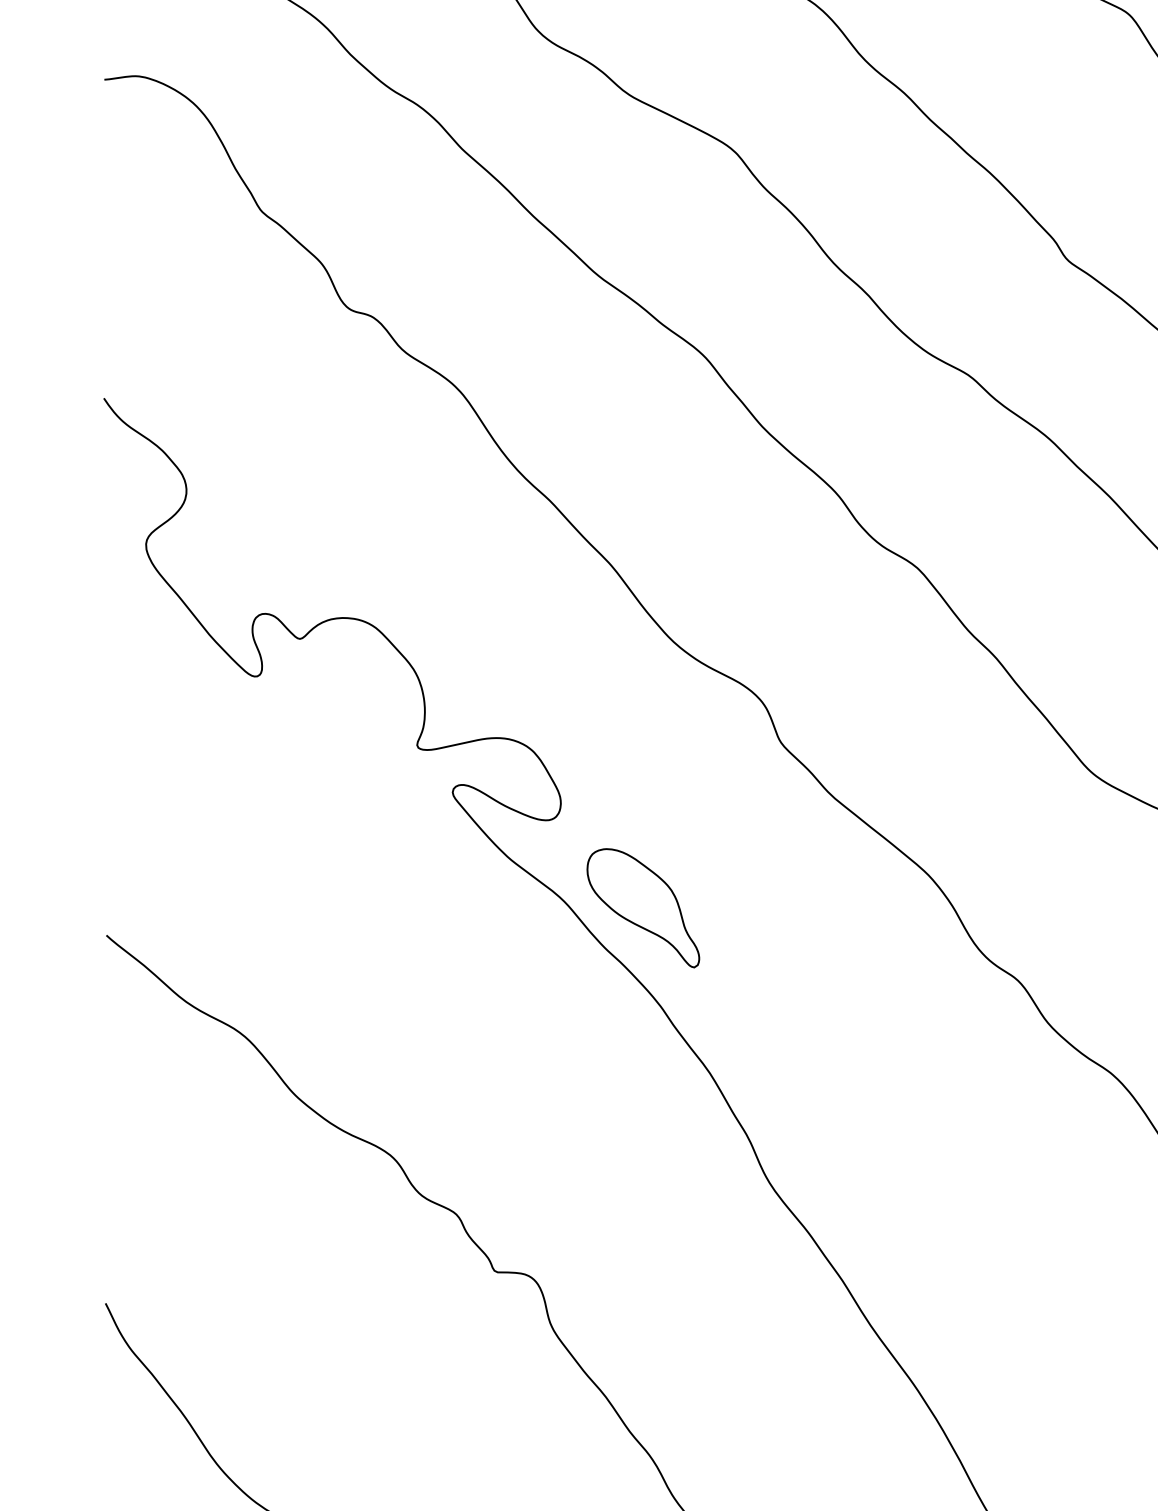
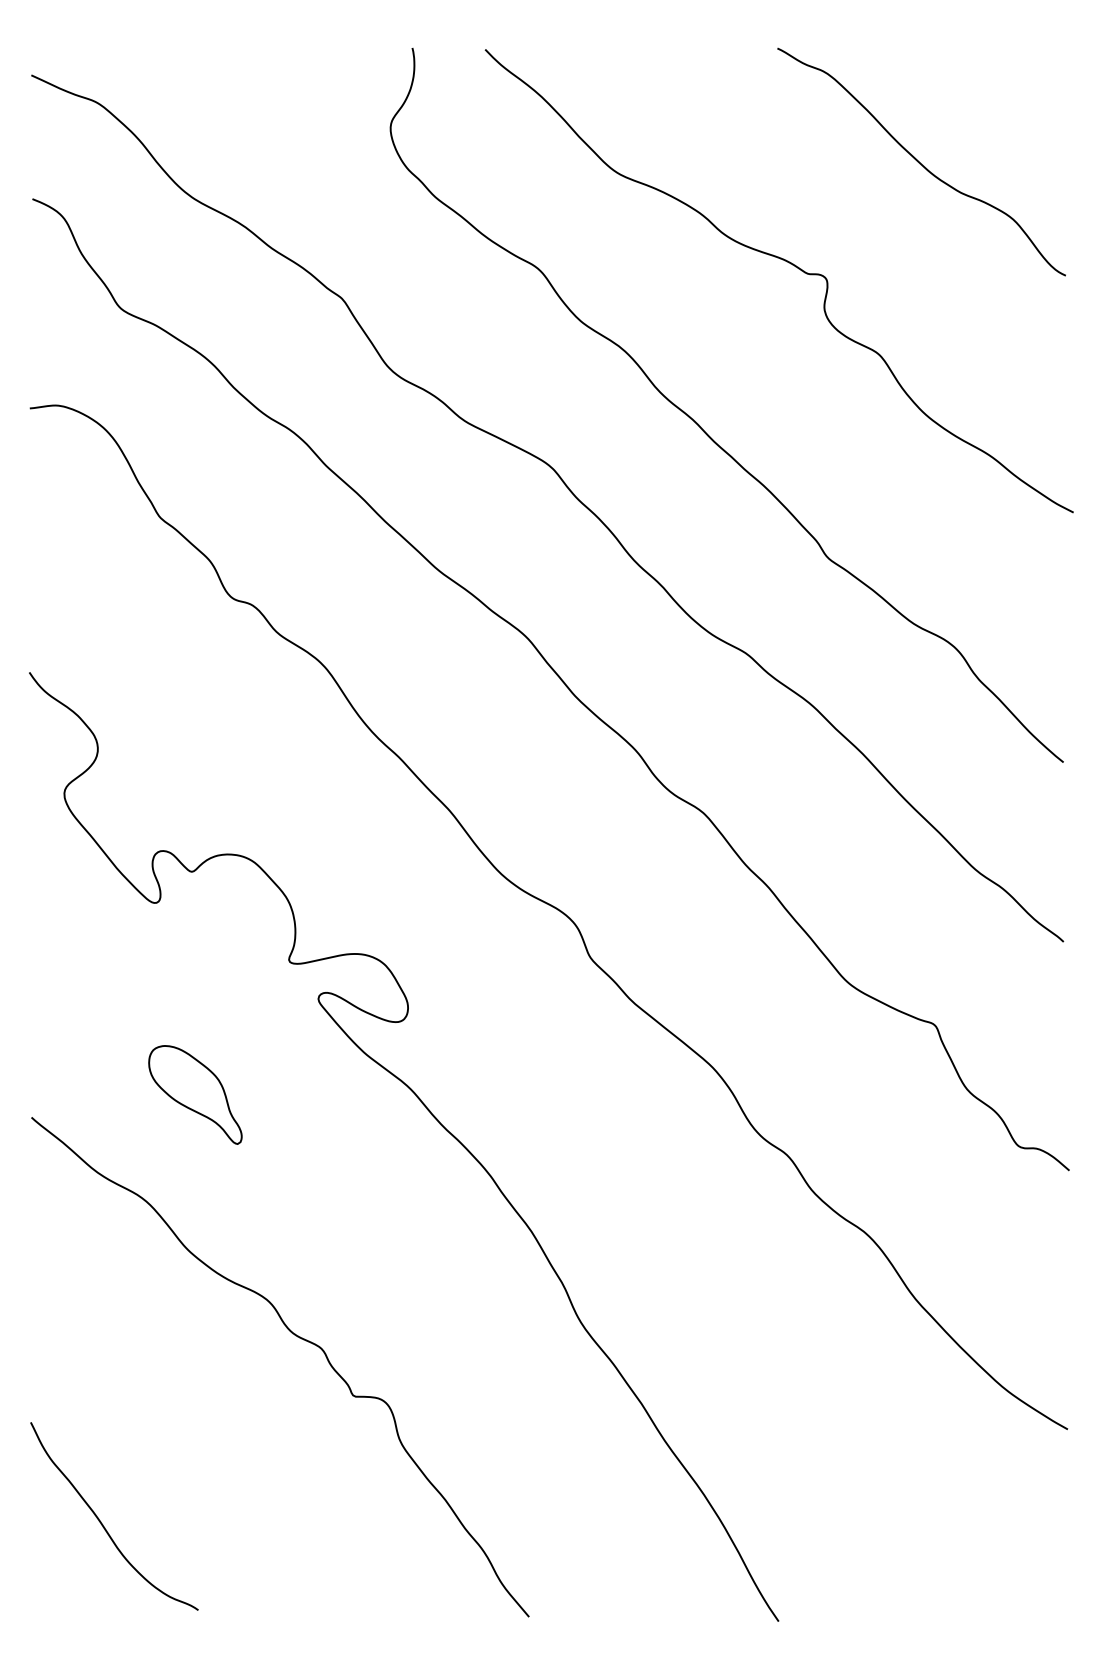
part: (643, 907) -> (195, 1094), moved

